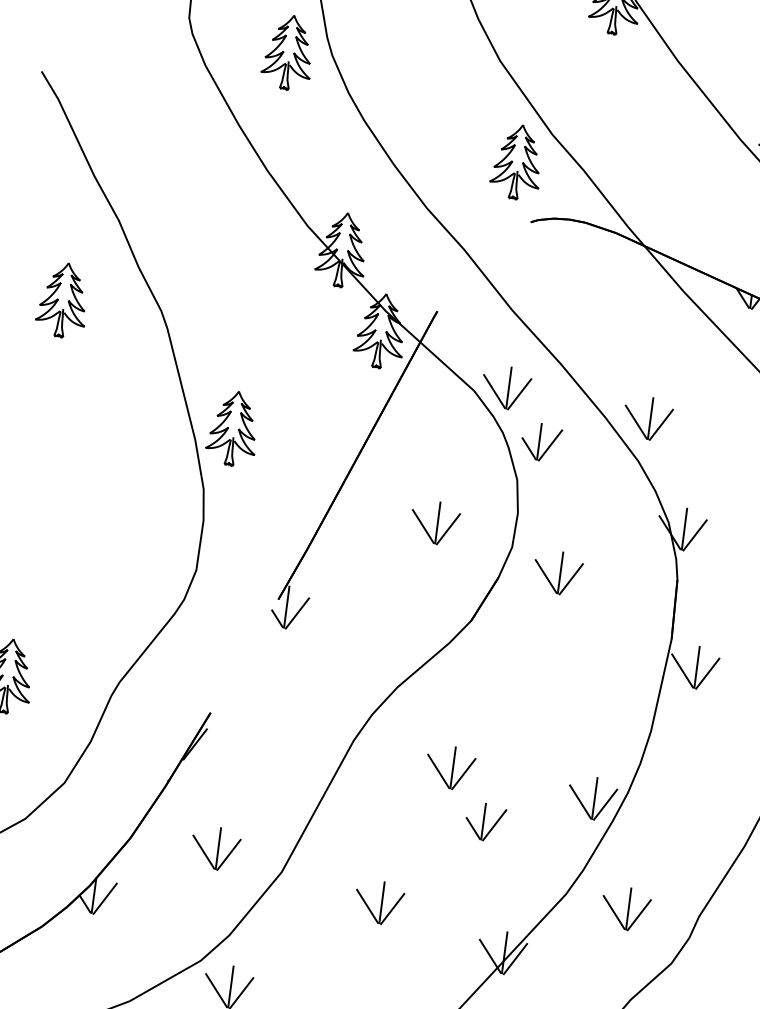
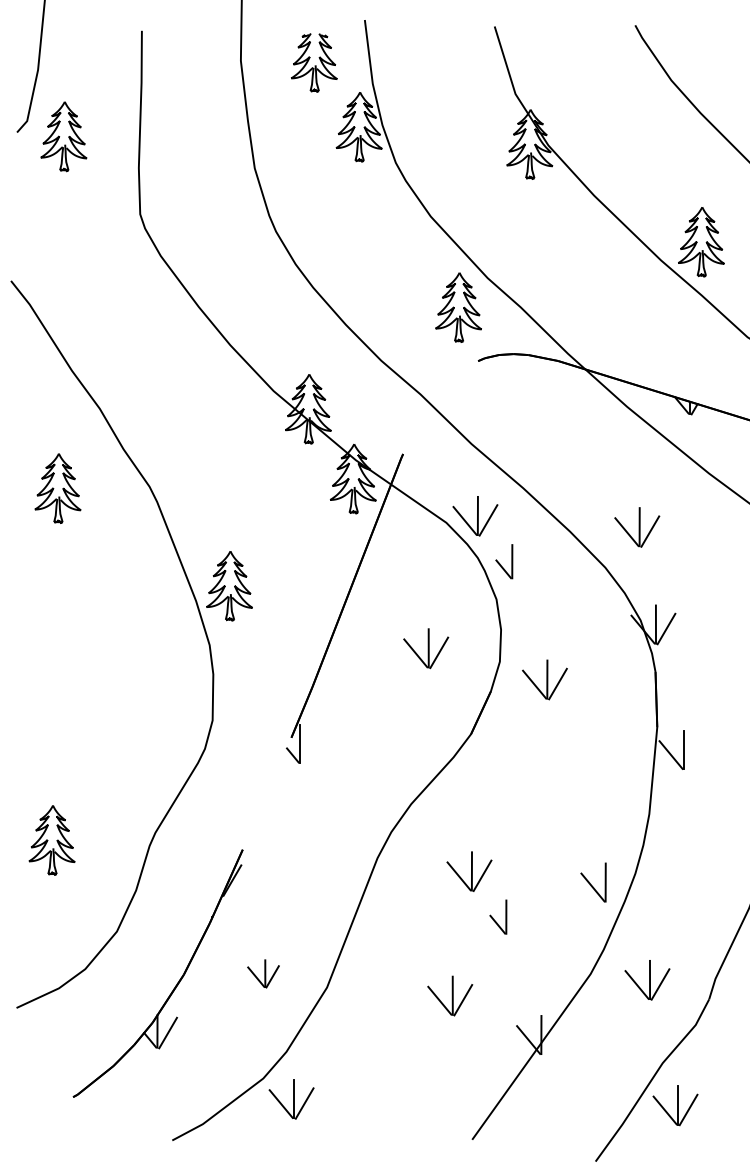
part: (288, 52) -> (235, 234), removed
part: (648, 418) -> (637, 527), moved
line: (550, 445) -> (522, 563), removed
line: (297, 612) -> (310, 747), removed
line: (707, 673) -> (694, 754), removed
line: (605, 804) -> (616, 886), removed
line: (494, 824) -> (516, 918), removed
part: (215, 848) -> (263, 973), size x0.7
part: (379, 902) -> (450, 995), moved
line: (514, 958) -> (551, 1039), removed

